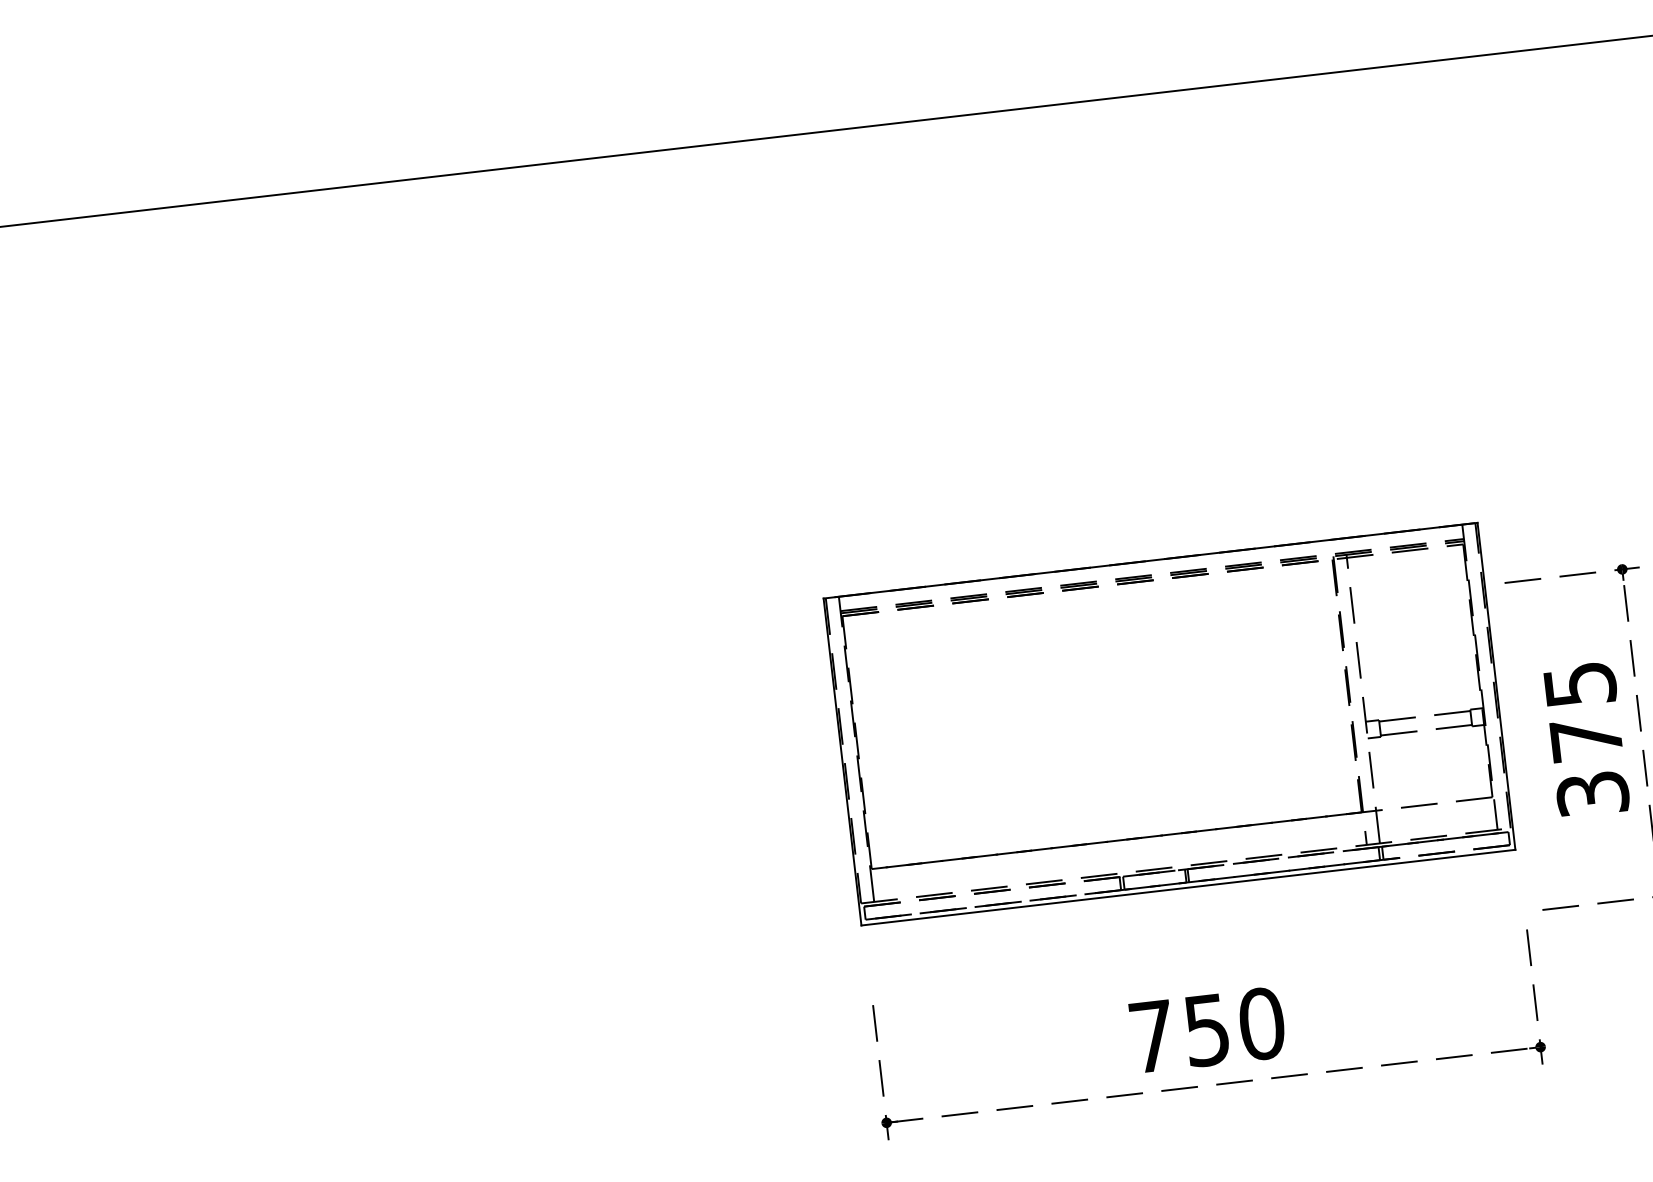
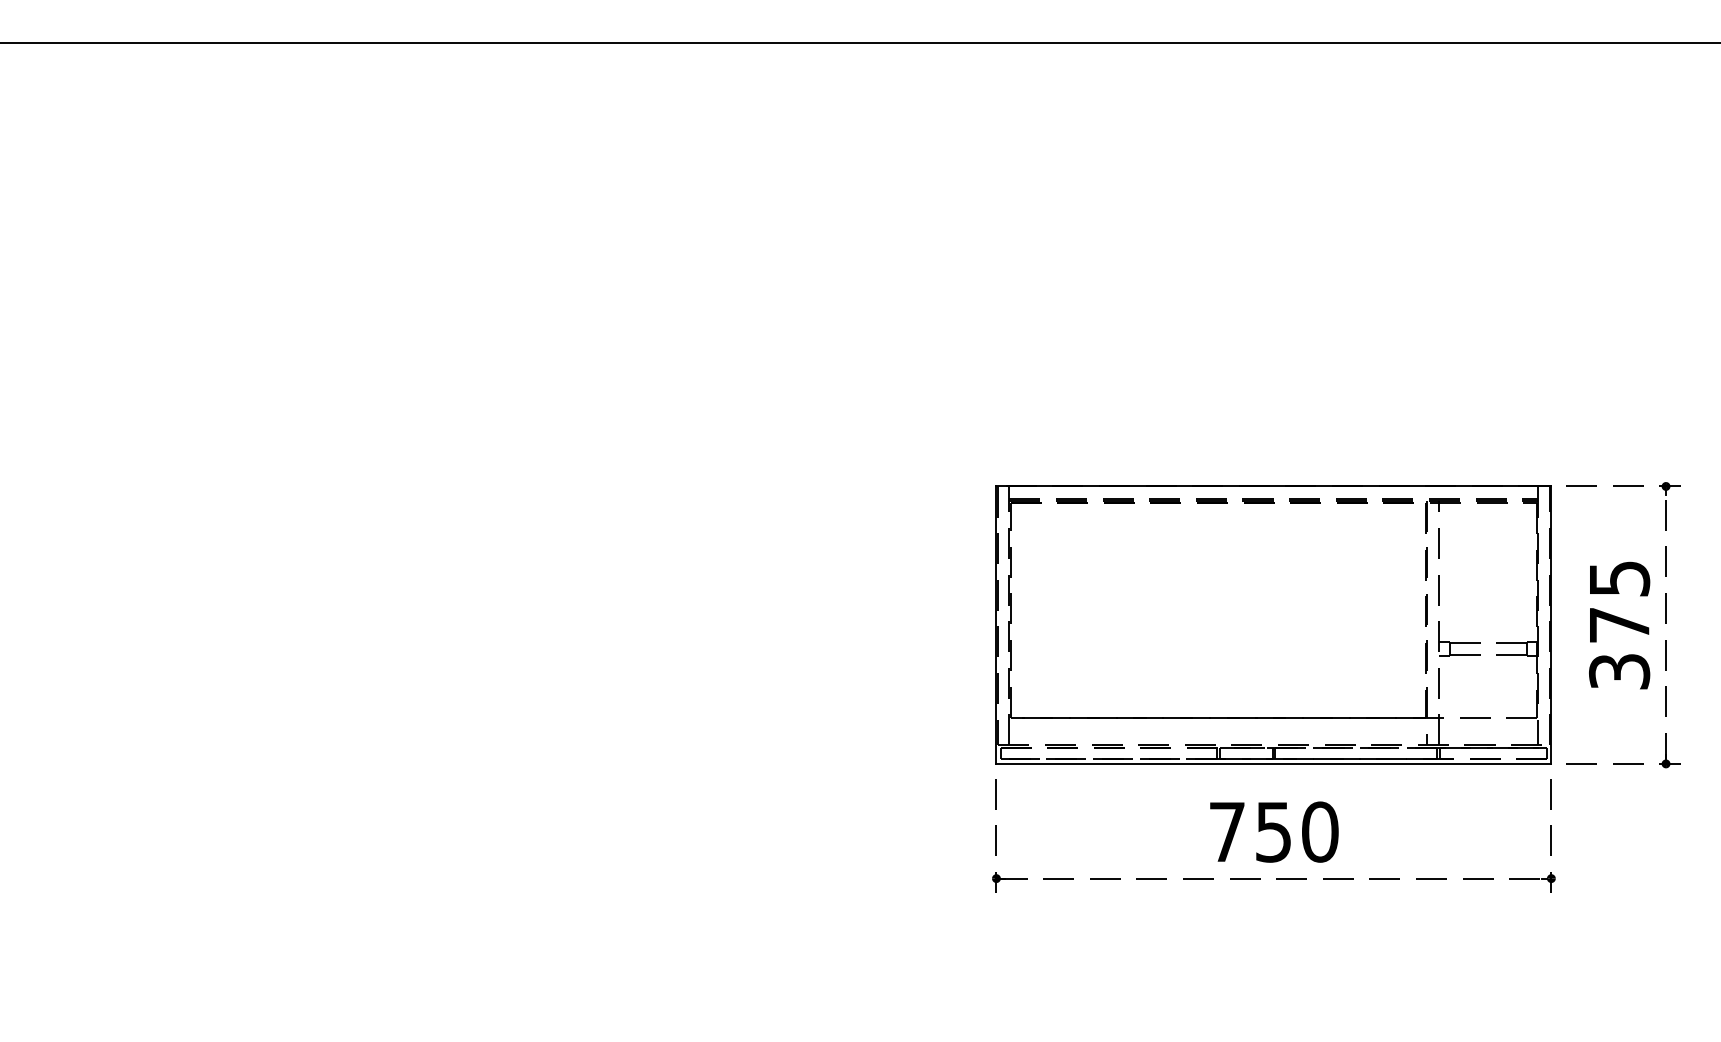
part: (1168, 723) -> (1273, 624), moved

